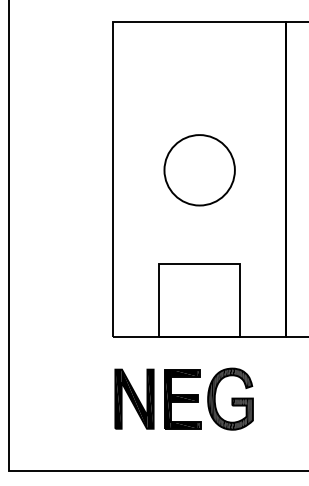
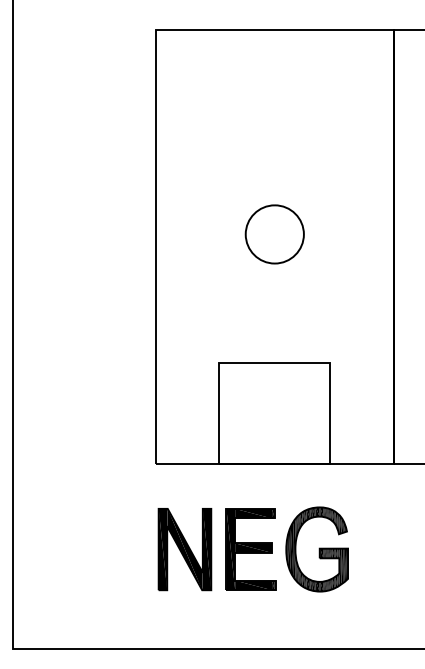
part: (199, 170) -> (274, 234), size x0.6

